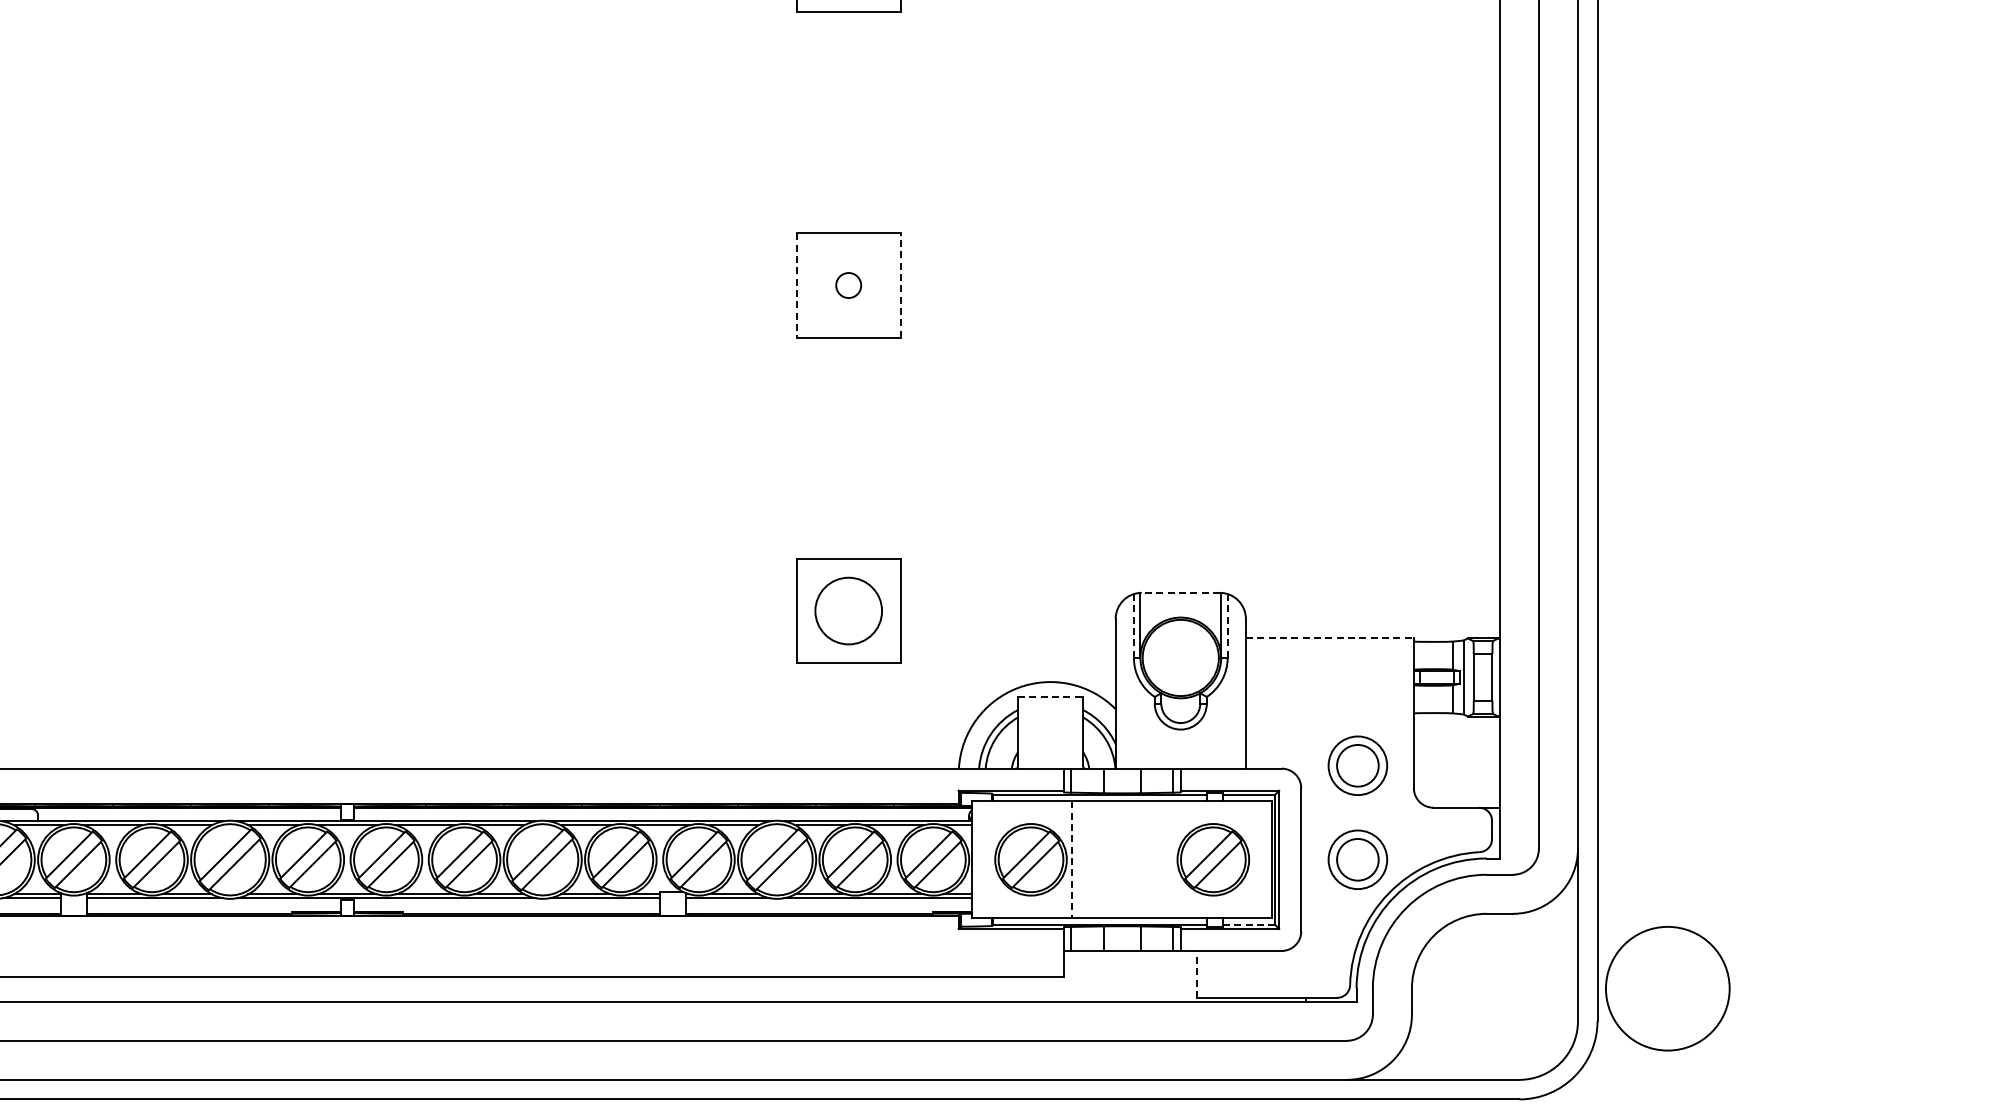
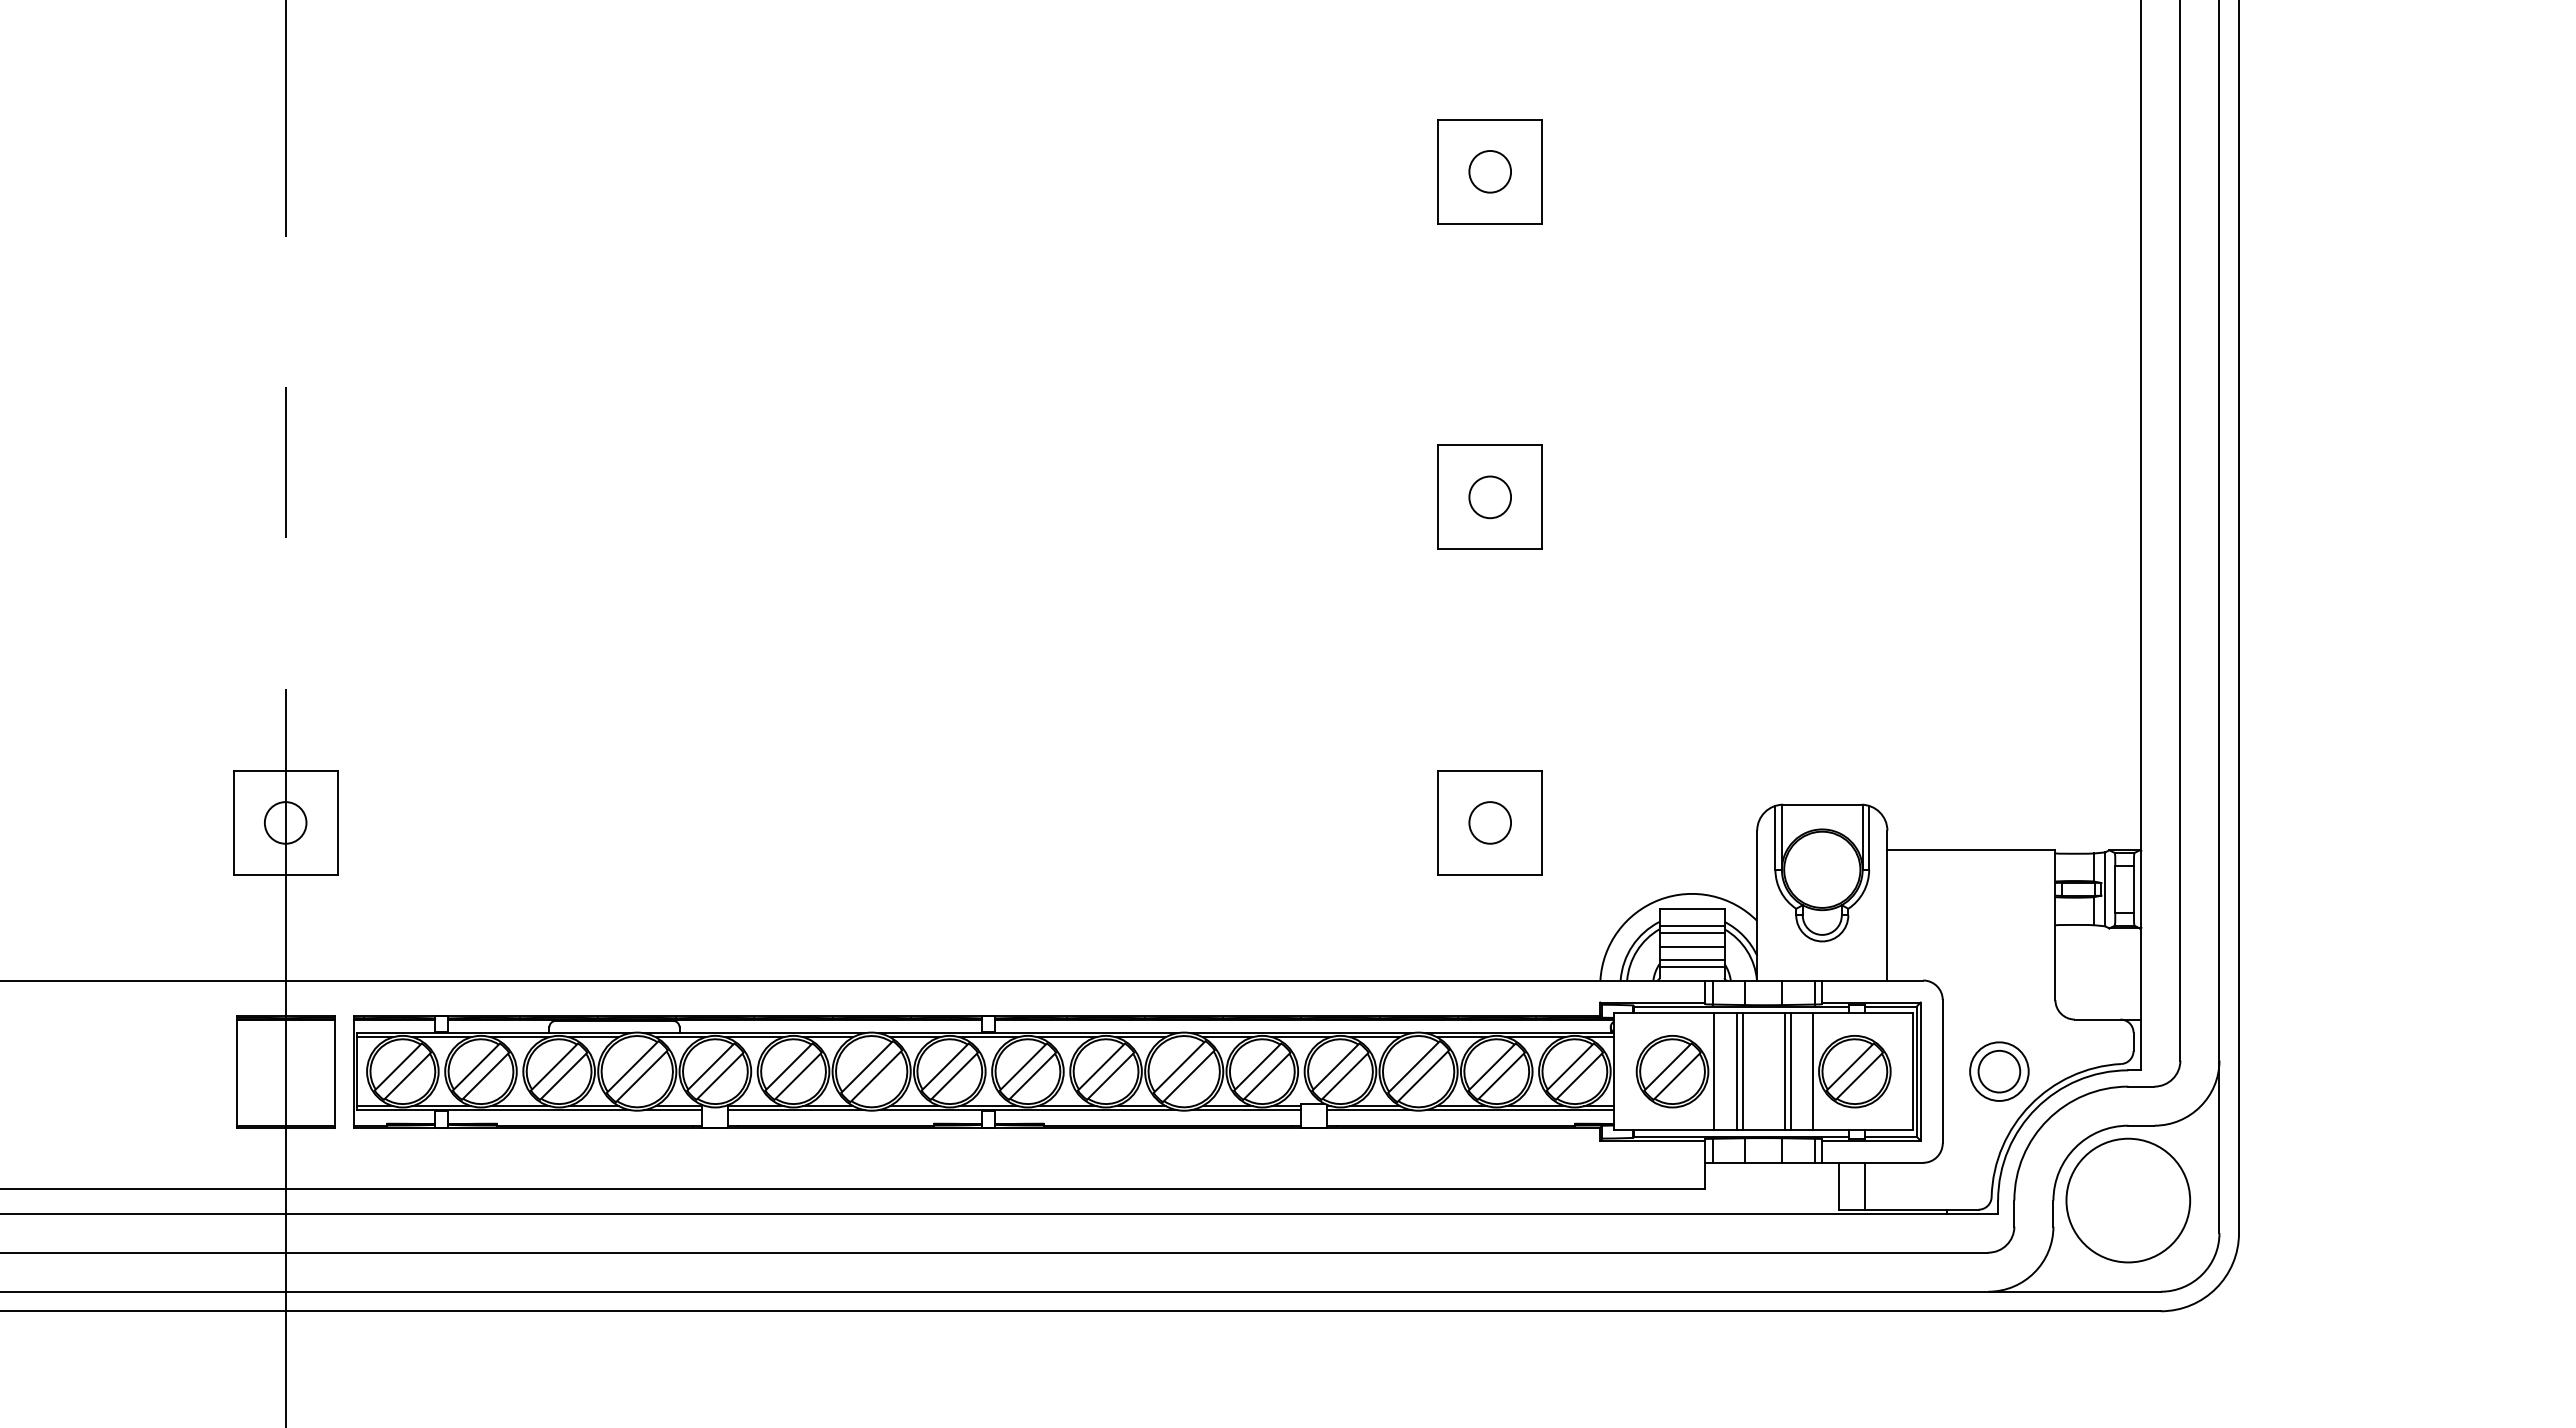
line: (900, 284) -> (1542, 496), dashed -> solid
line: (796, 285) -> (1438, 497), dashed -> solid
circle: (848, 285) -> (1490, 497), size x1.67
line: (1179, 592) -> (1821, 804), dashed -> solid
circle: (848, 610) -> (1490, 822), size x0.62
line: (1133, 625) -> (1775, 837), dashed -> solid
line: (1227, 625) -> (1869, 837), dashed -> solid
line: (1329, 638) -> (1971, 850), dashed -> solid
line: (1050, 696) -> (1692, 908), dashed -> solid
line: (1049, 713) -> (1691, 925), added
line: (1049, 720) -> (1691, 932), added
line: (1049, 734) -> (1691, 946), added
line: (1049, 747) -> (1691, 959), added
line: (1049, 755) -> (1691, 967), added
part: (1357, 765) -> (1999, 977), removed
line: (1071, 859) -> (1713, 1071), dashed -> solid
line: (1094, 859) -> (1736, 1071), added
line: (1100, 859) -> (1742, 1071), added
line: (1142, 859) -> (1784, 1071), added
line: (1148, 859) -> (1790, 1071), added
line: (1171, 859) -> (1813, 1071), added
line: (1249, 924) -> (1891, 1136), dashed -> solid
line: (1196, 973) -> (1838, 1185), dashed -> solid
line: (1222, 973) -> (1864, 1185), added
circle: (1667, 988) -> (2128, 1200), moved

